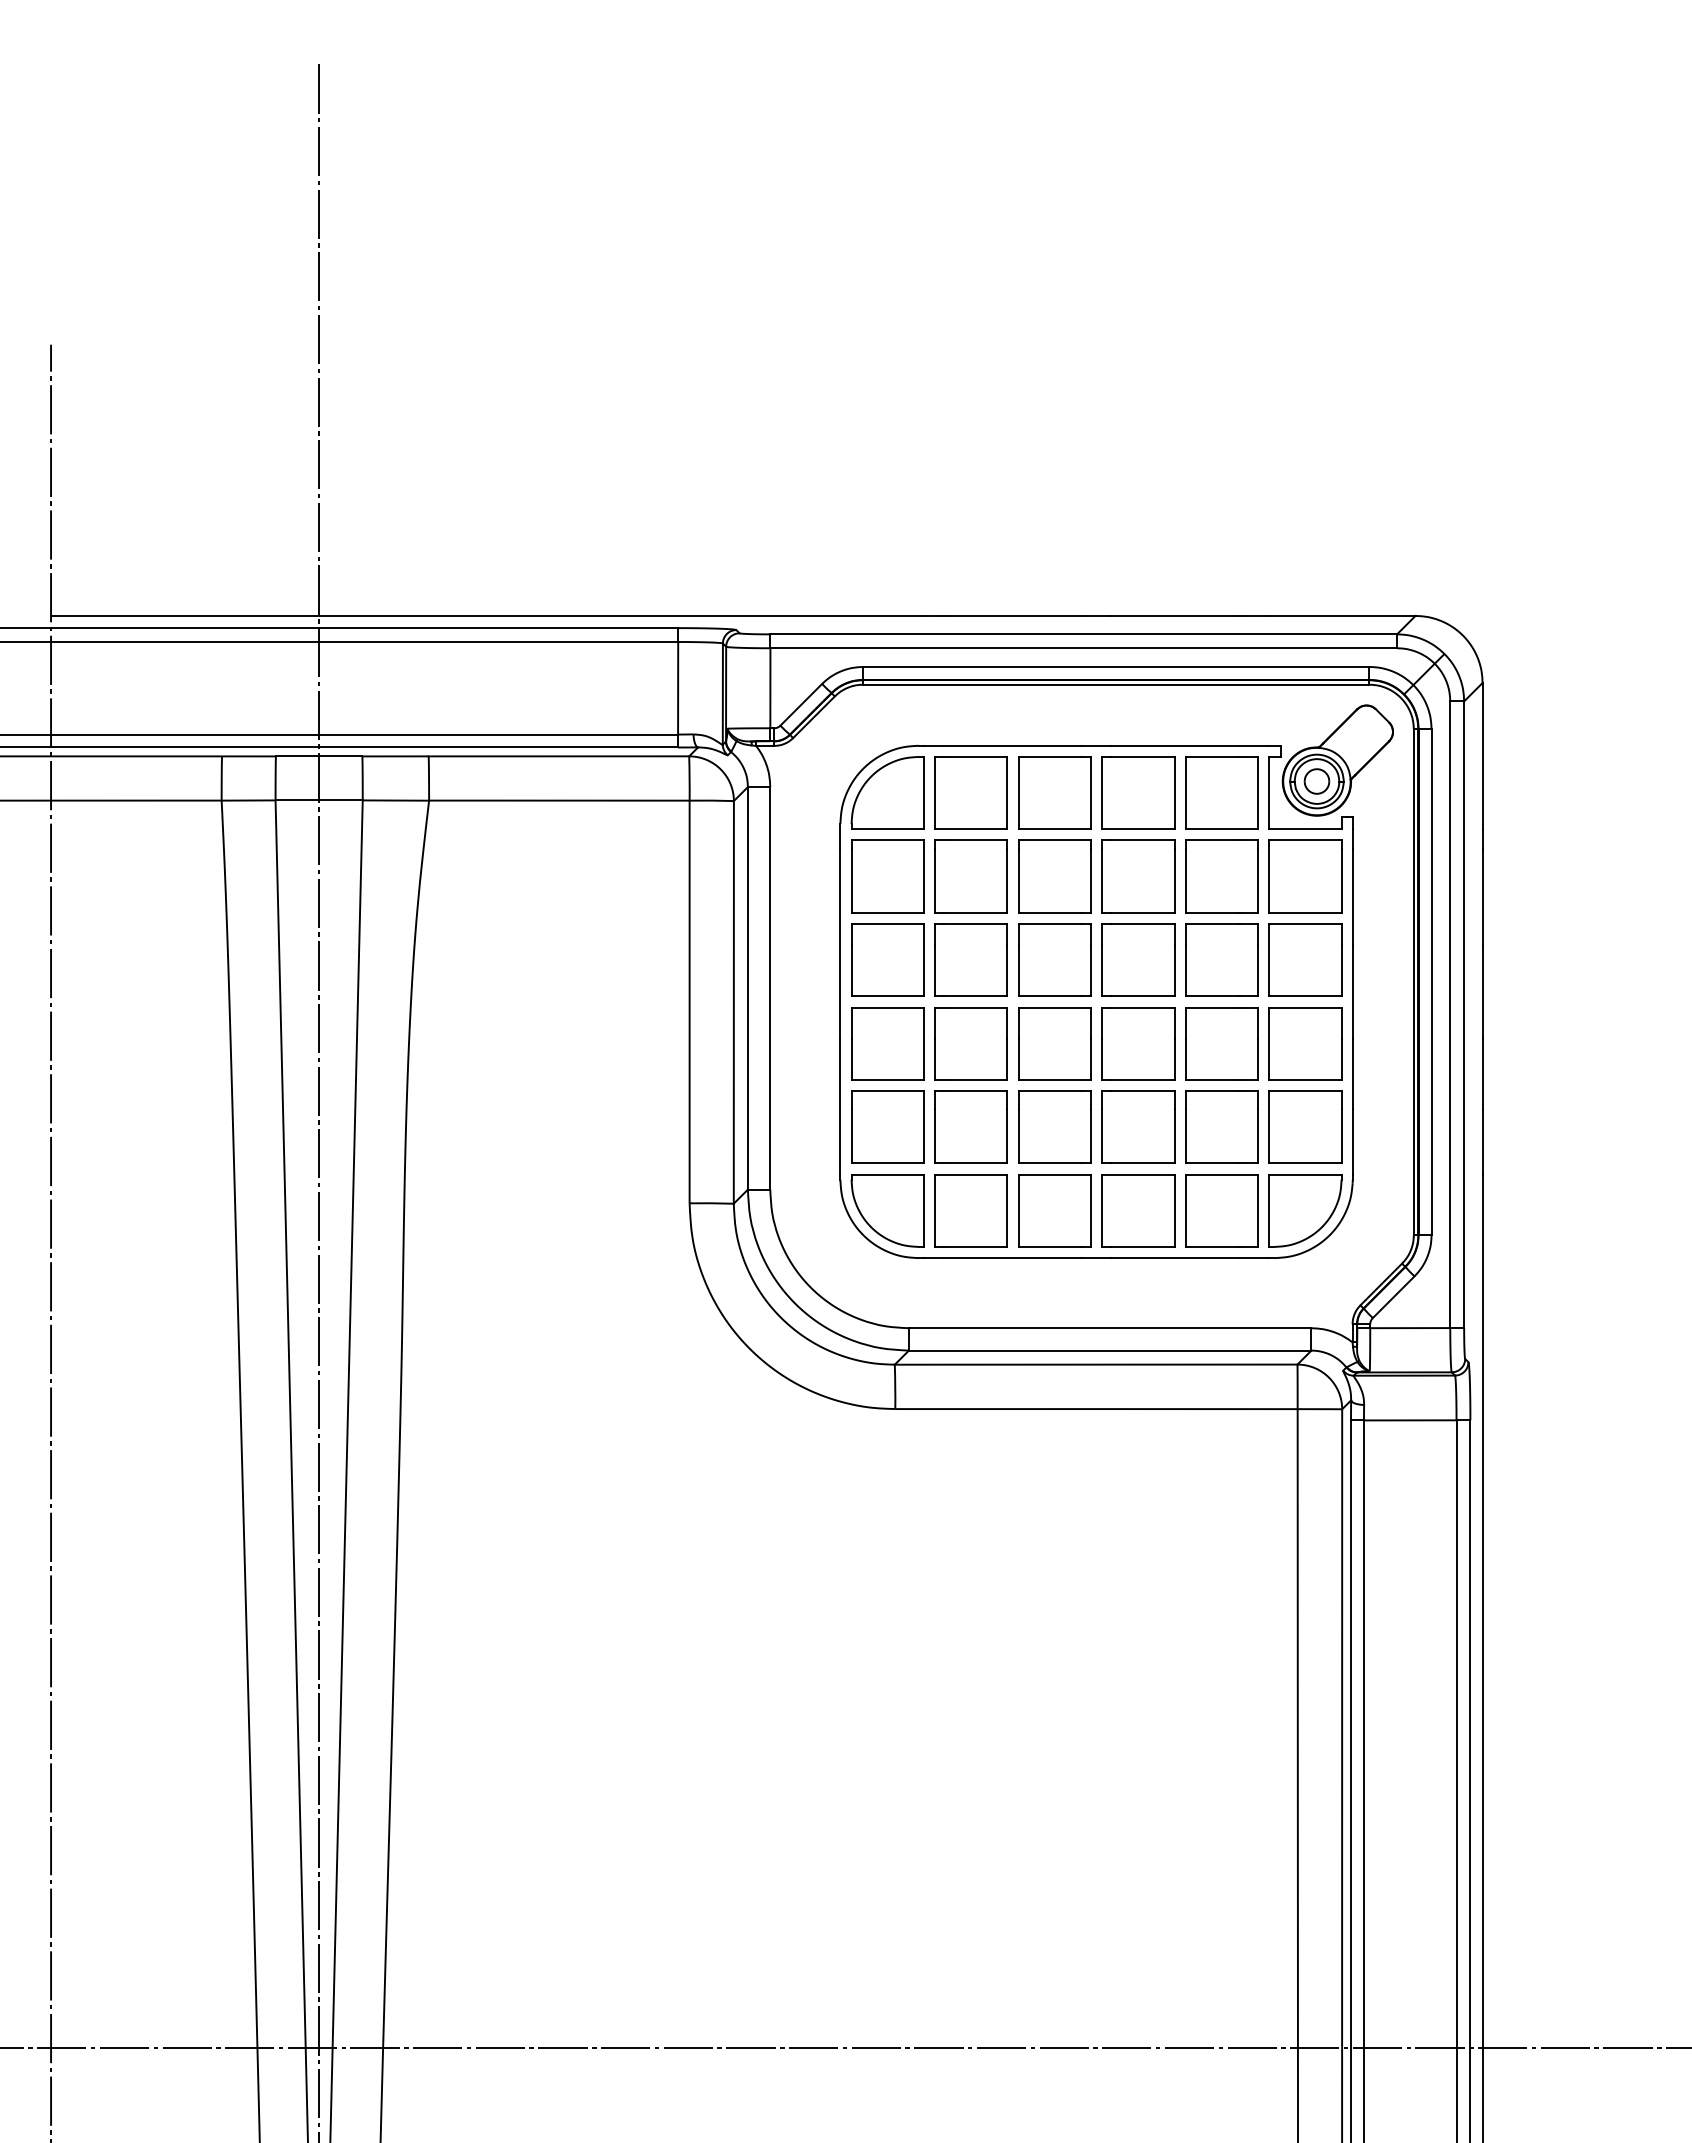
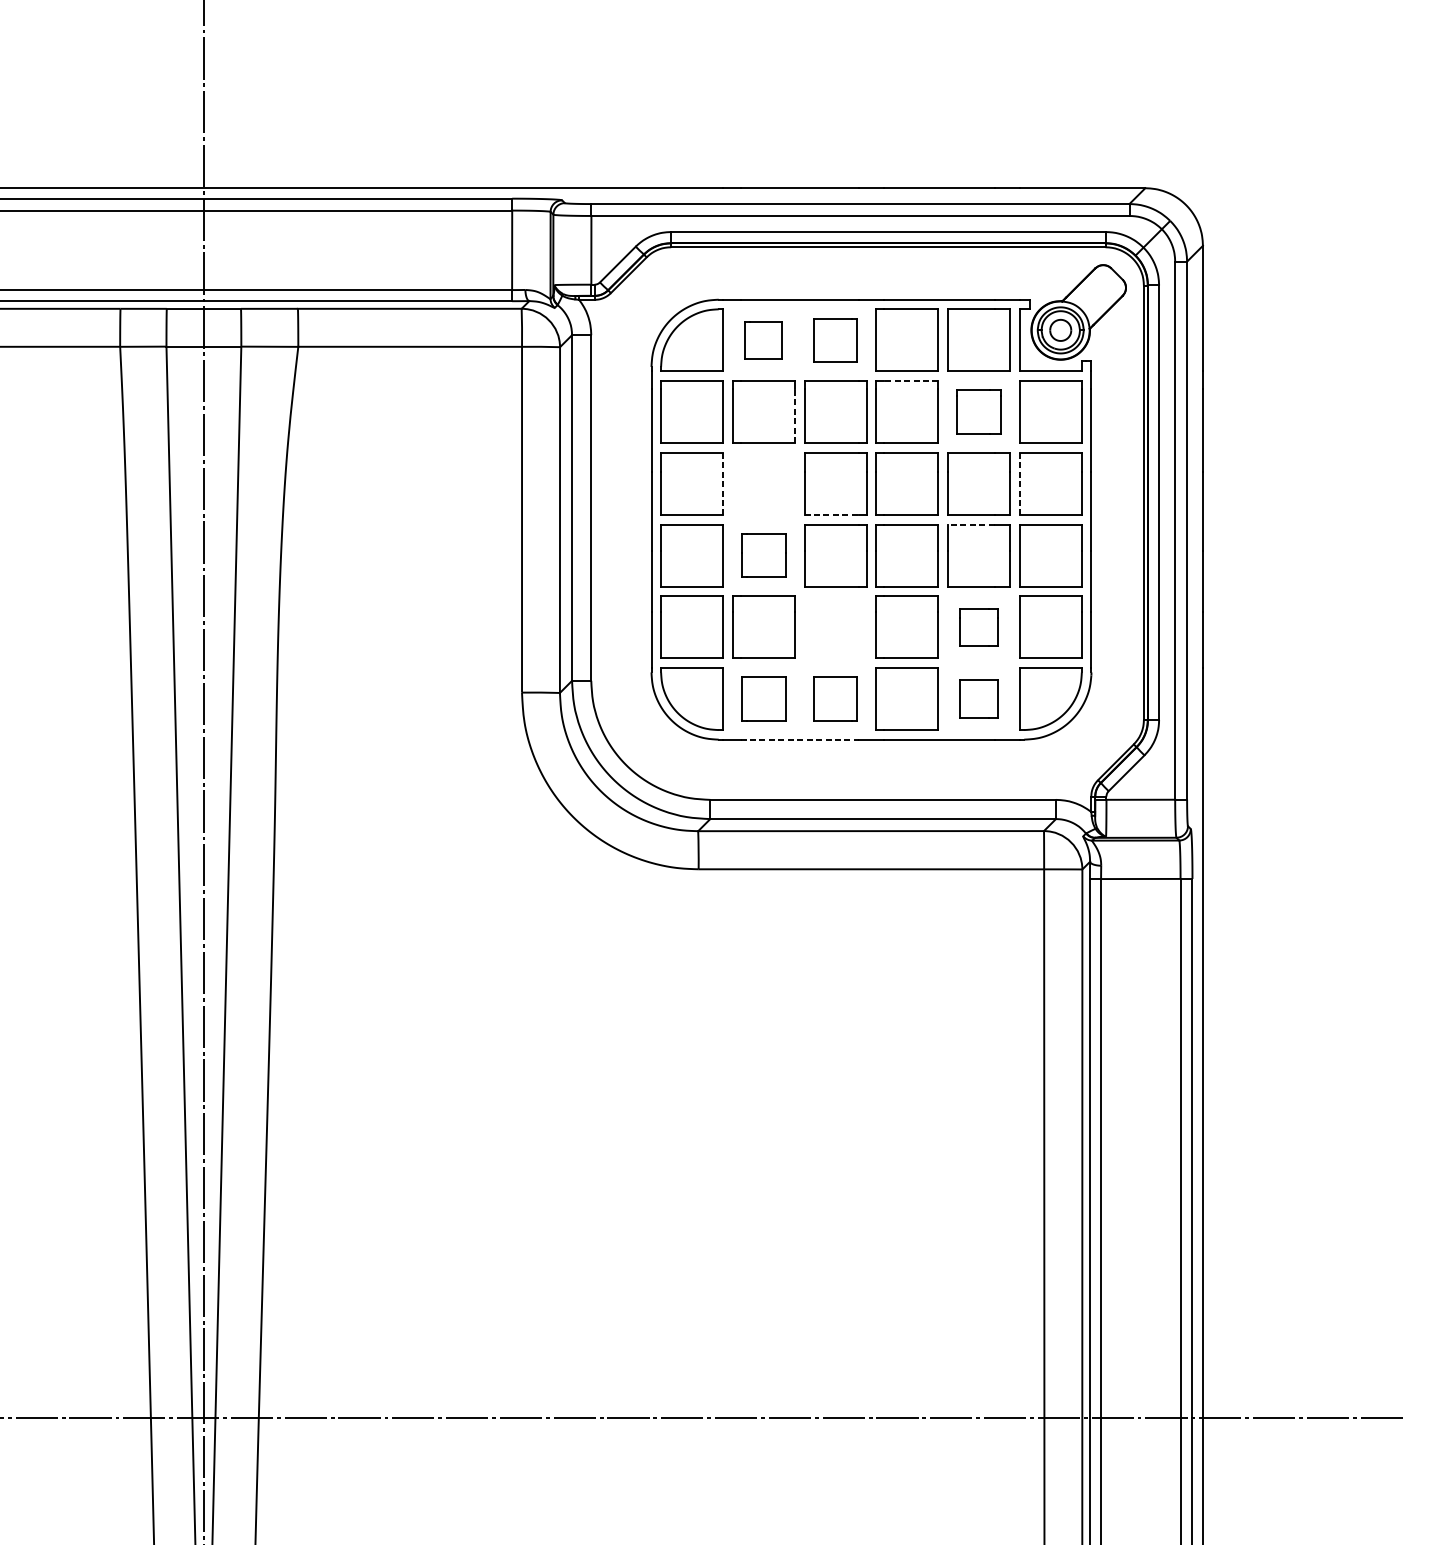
part: (970, 792) -> (763, 339), size x0.6
part: (1054, 792) -> (835, 339), size x0.7
line: (1142, 840) -> (910, 381), solid -> dashed
part: (1221, 876) -> (978, 411), size x0.7
line: (1007, 881) -> (794, 416), solid -> dashed
part: (970, 959) -> (763, 483), removed
line: (923, 960) -> (722, 484), solid -> dashed
line: (1269, 960) -> (1019, 484), solid -> dashed
line: (1050, 996) -> (831, 515), solid -> dashed
line: (1212, 1007) -> (971, 524), solid -> dashed
part: (970, 1043) -> (763, 555), size x0.7
part: (1054, 1126) -> (835, 626), removed
part: (1221, 1126) -> (978, 626), size x0.6
part: (970, 1210) -> (763, 698), size x0.7
part: (1054, 1210) -> (835, 698), size x0.7
part: (1221, 1210) -> (978, 698), size x0.6
line: (1013, 1258) -> (800, 739), solid -> dashed

